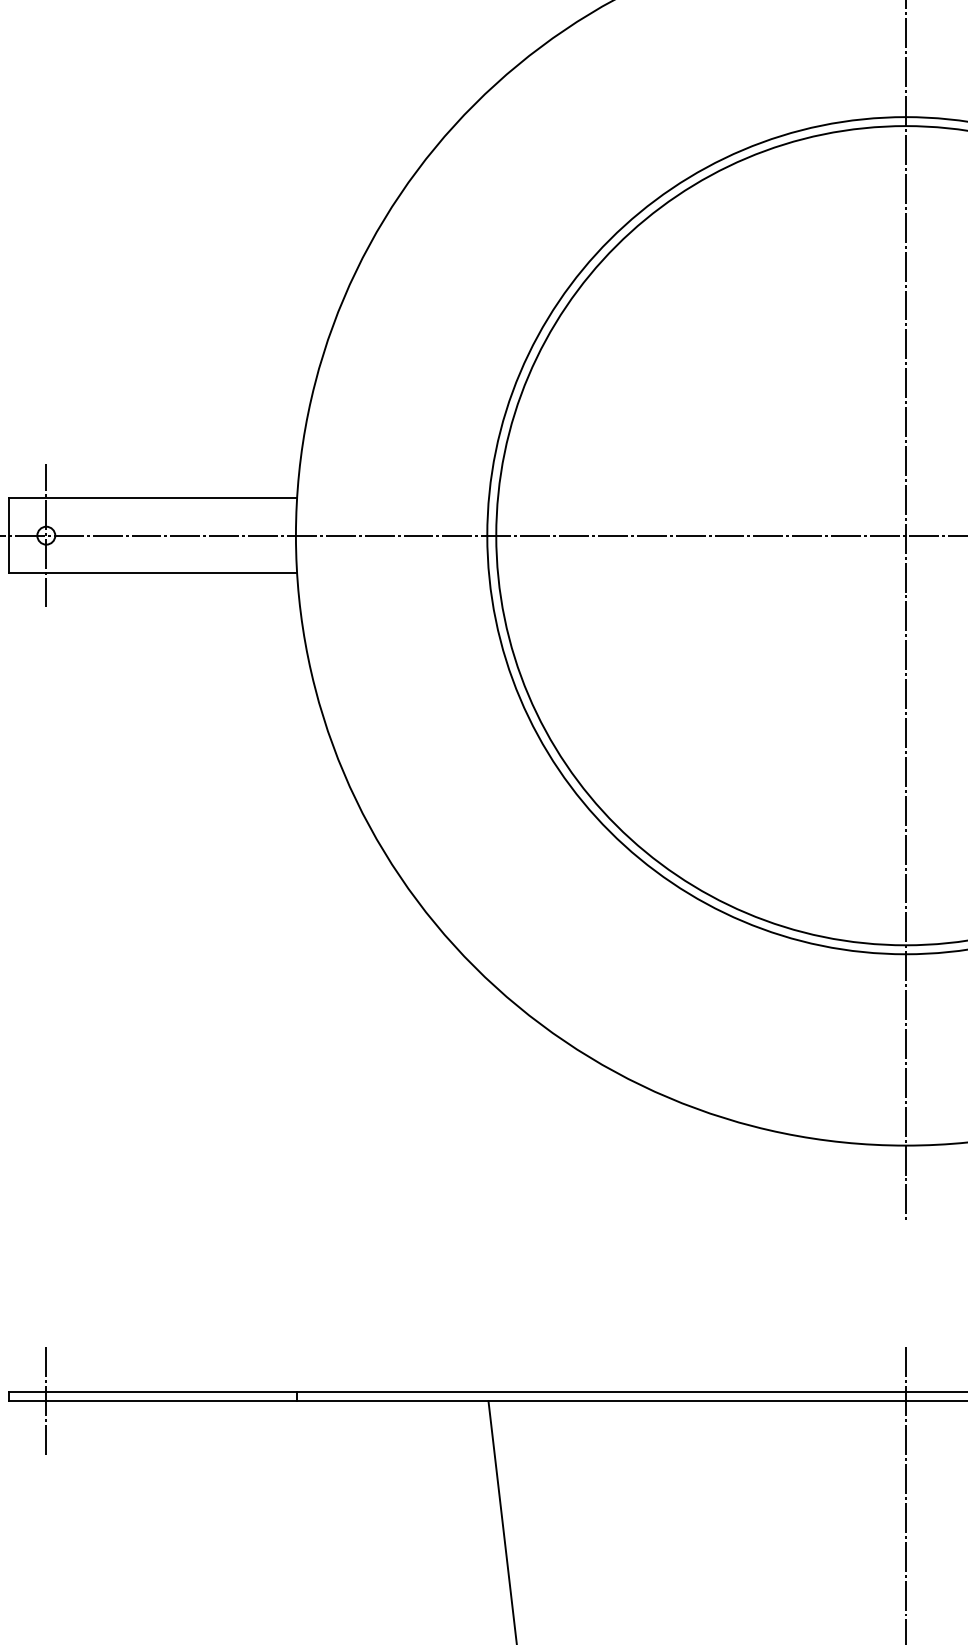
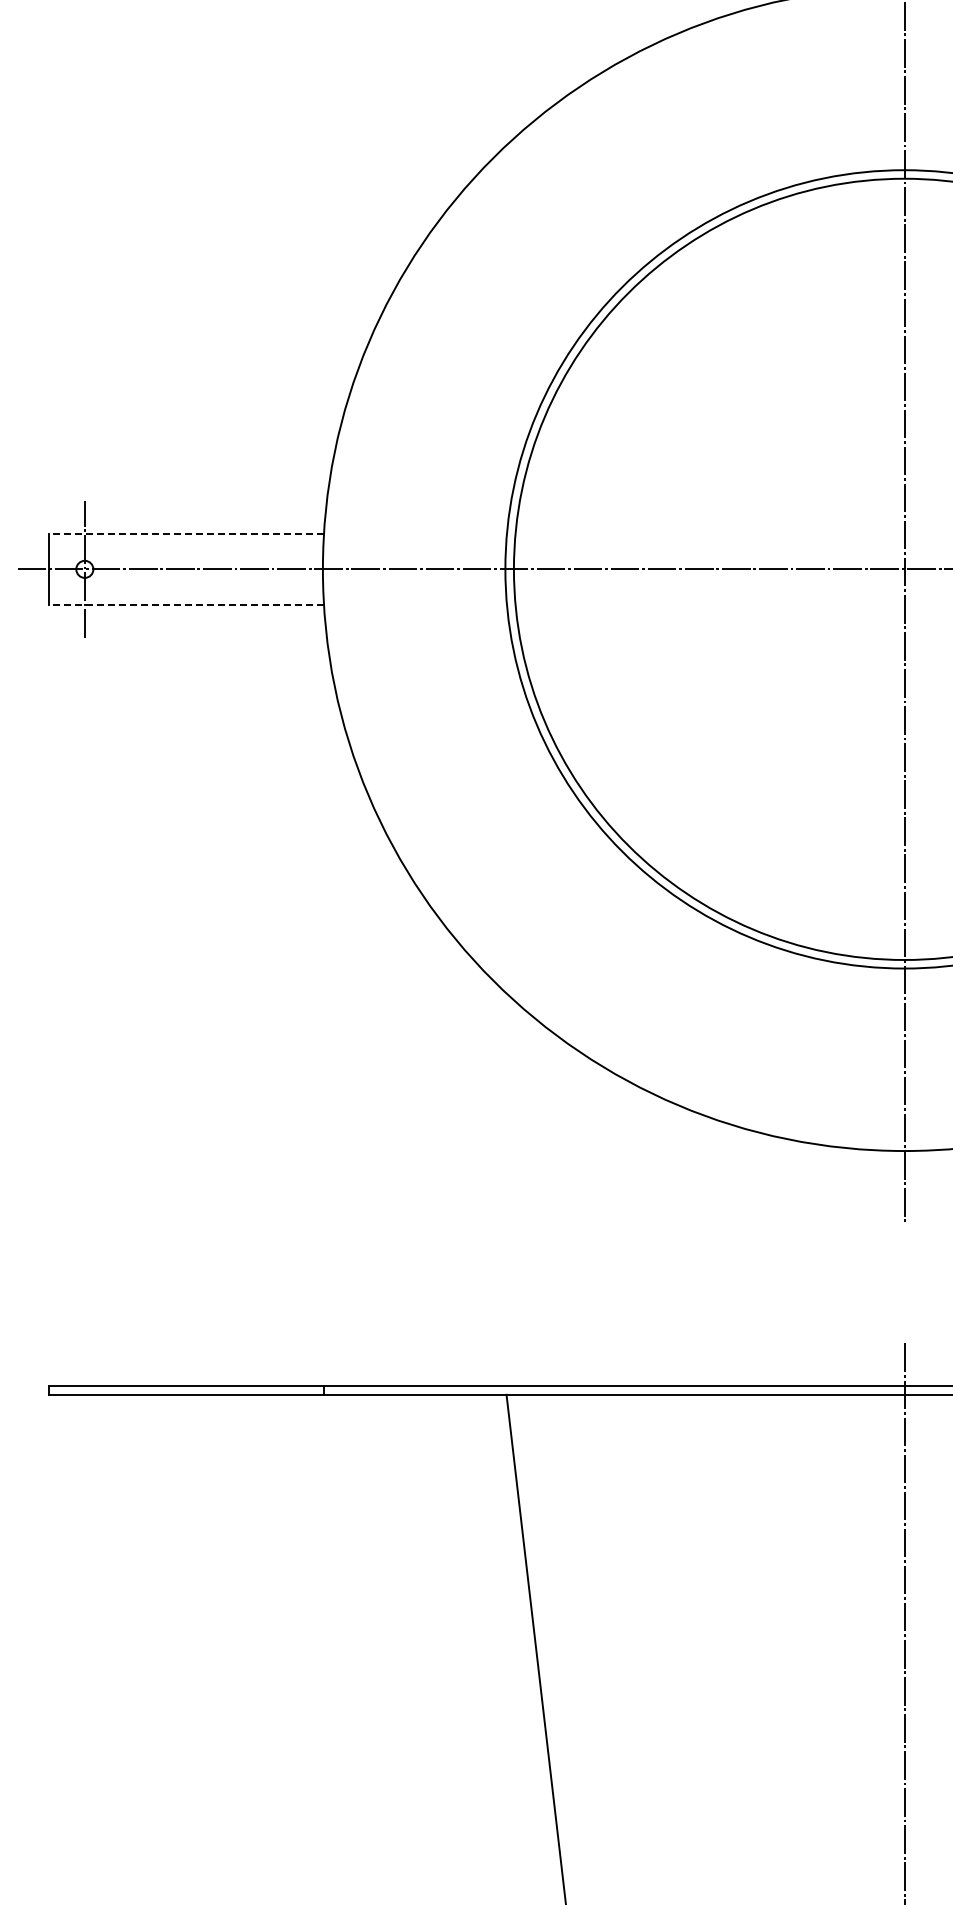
line: (152, 498) -> (186, 533), solid -> dashed
line: (152, 573) -> (186, 605), solid -> dashed
line: (45, 1400) -> (84, 1394), removed

